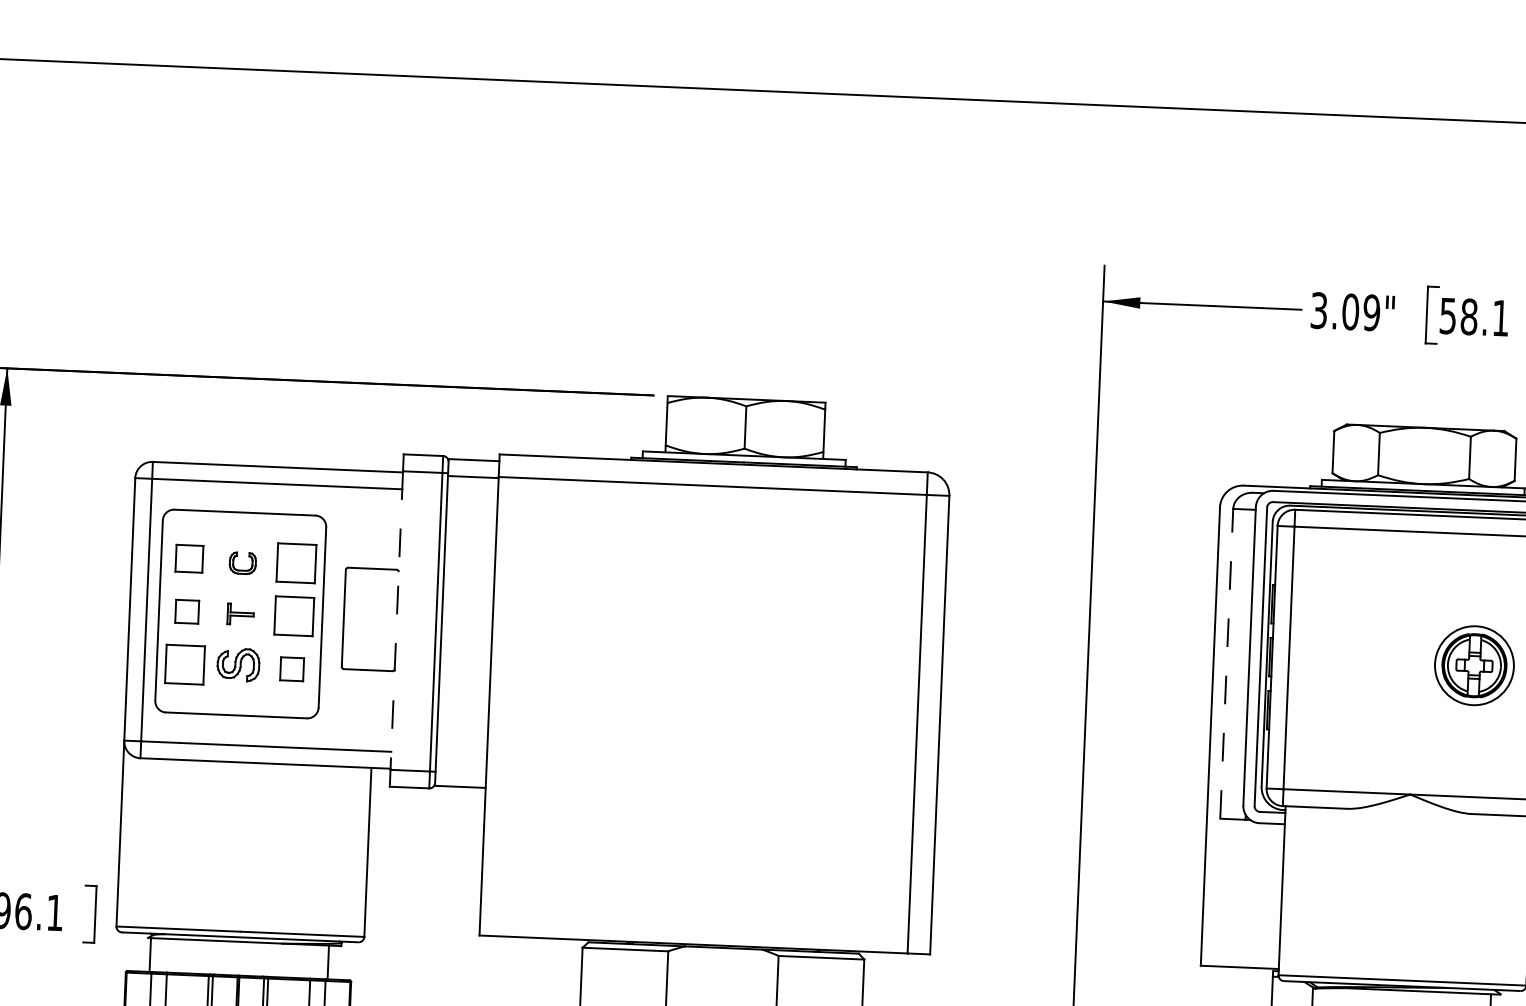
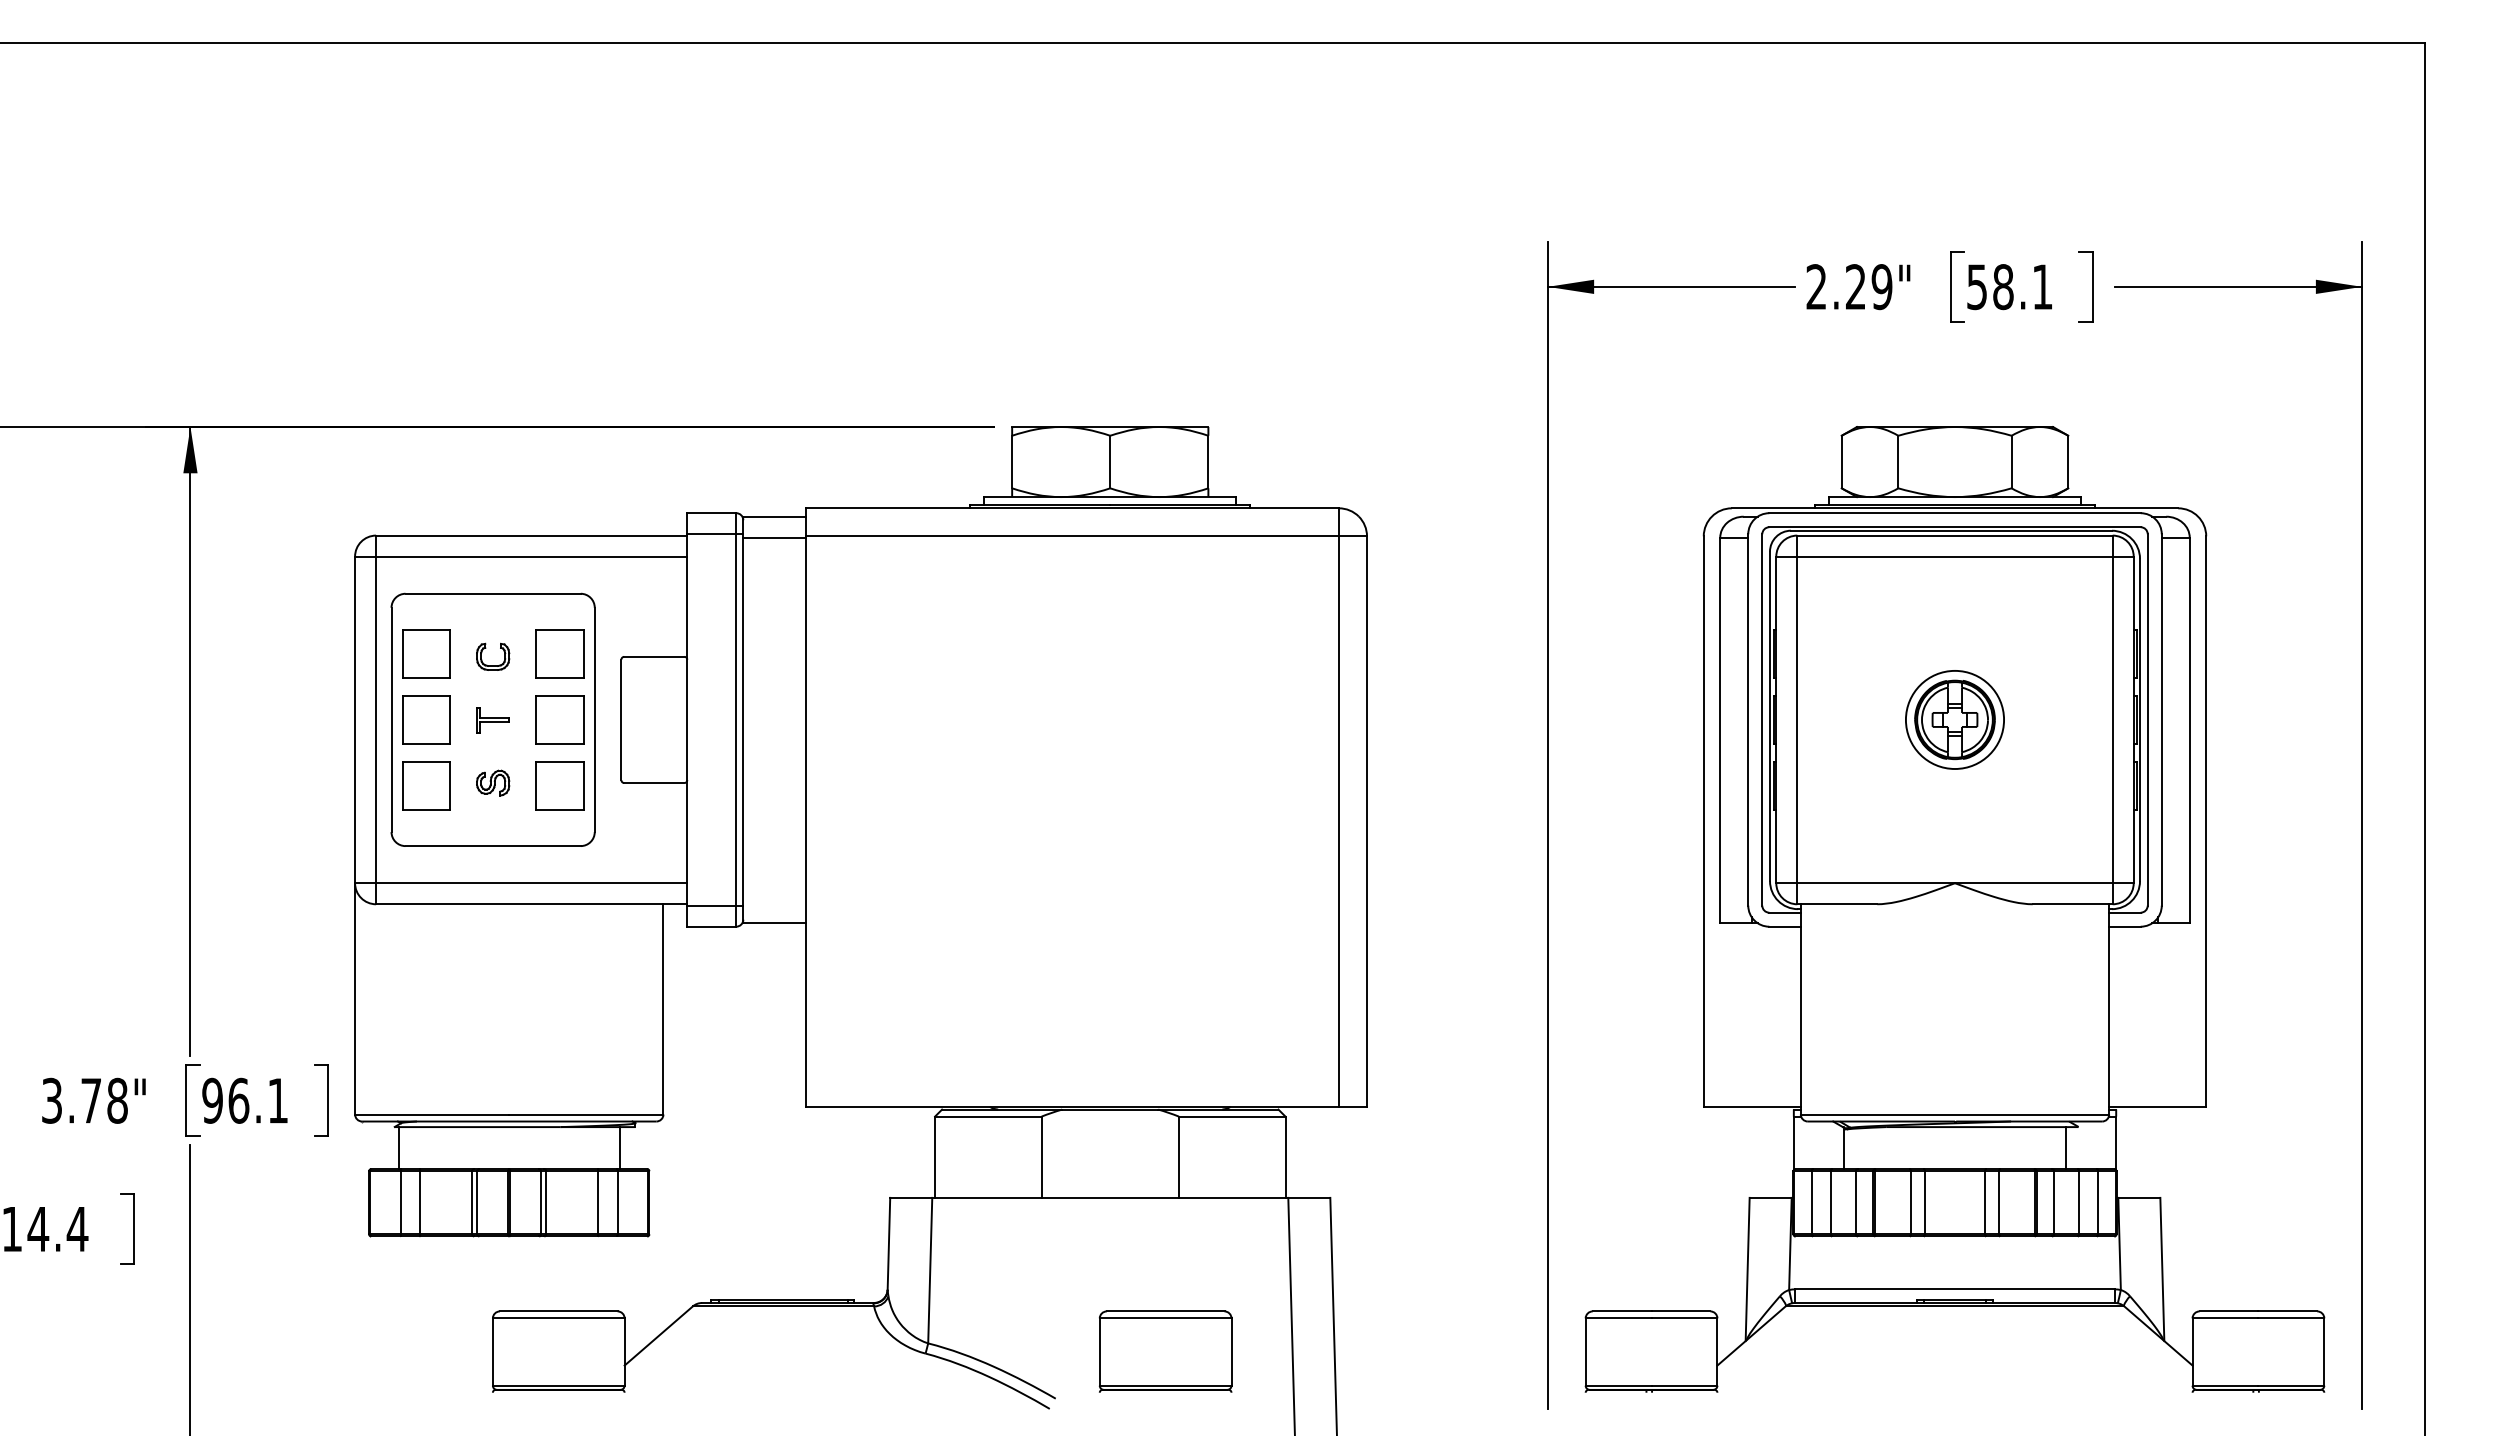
text: (1335, 311) -> (1836, 287), 3.09" -> 2.29"
part: (189, 558) -> (426, 653), size x1.43
part: (187, 611) -> (426, 719), size x1.67
line: (396, 620) -> (687, 719), dashed -> solid
line: (1226, 663) -> (1720, 730), dashed -> solid
part: (238, 664) -> (493, 782), size x0.62
part: (1474, 665) -> (1954, 719), moved
part: (291, 668) -> (559, 785), size x1.67

